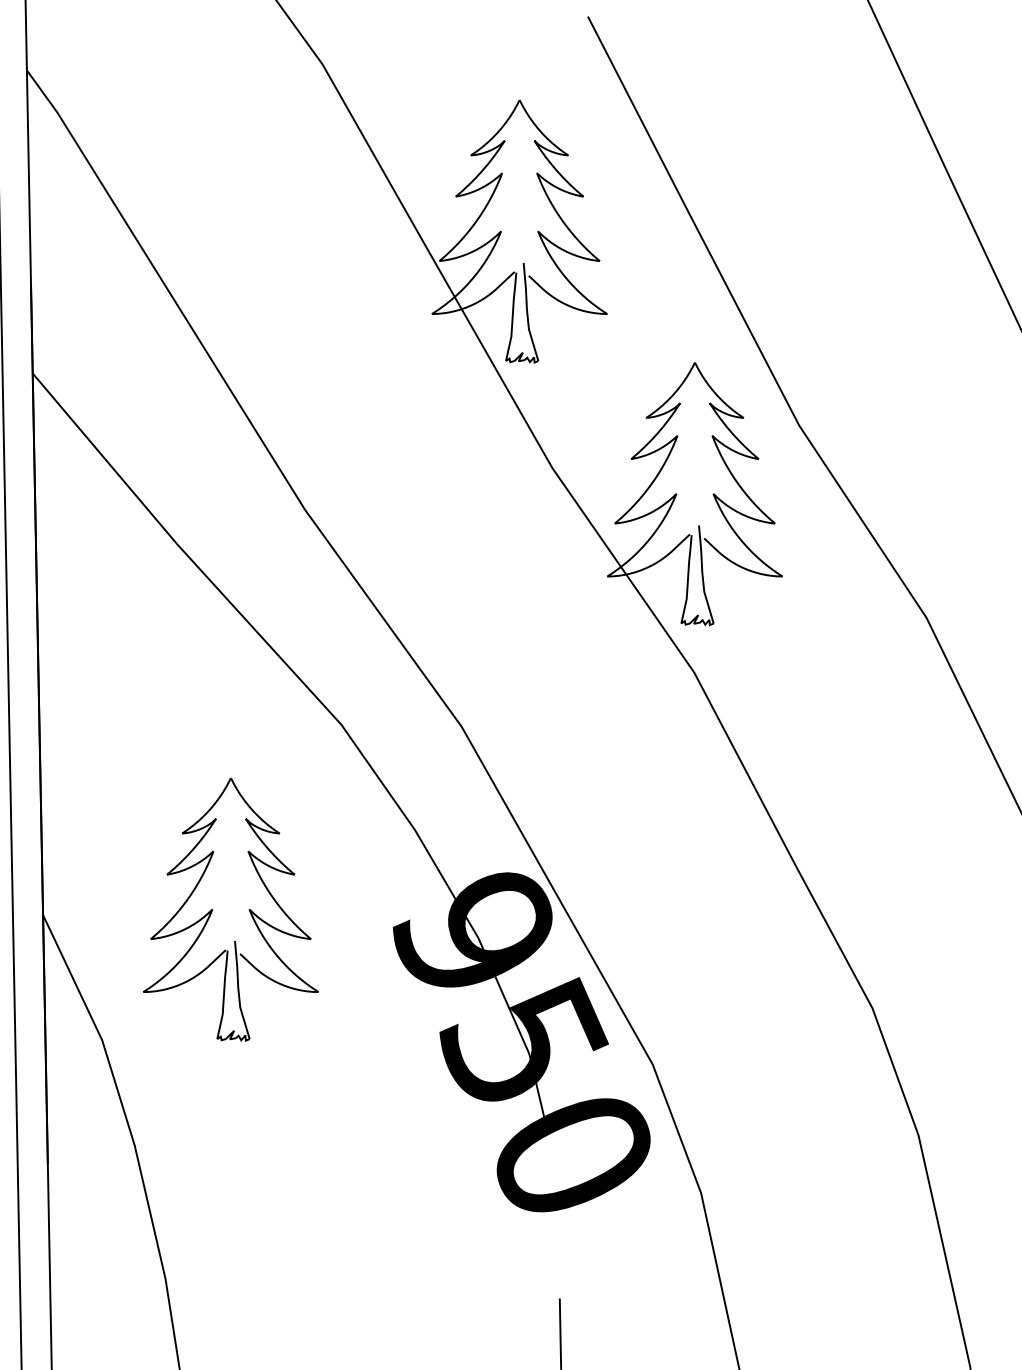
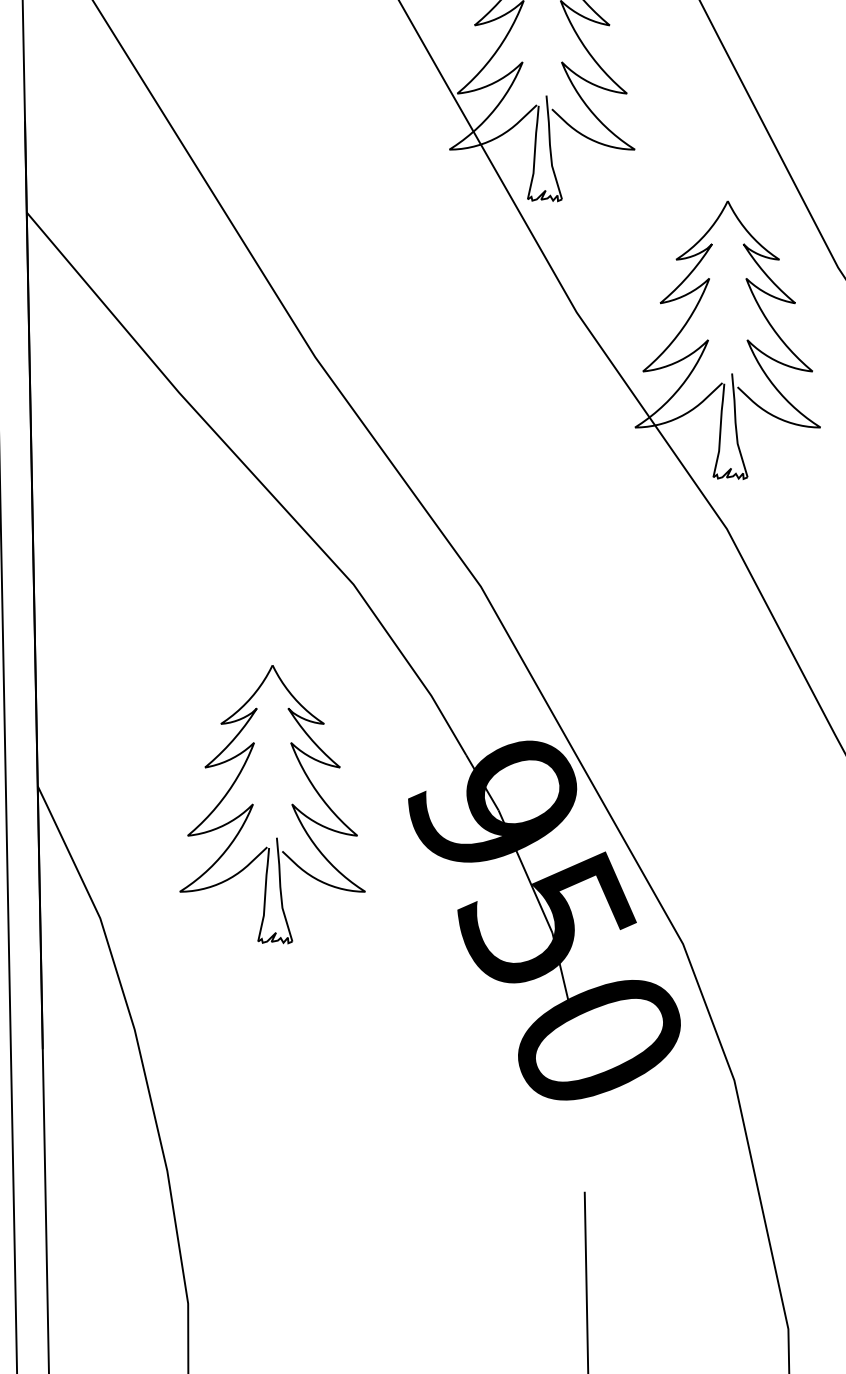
part: (213, 909) -> (254, 804), moved

